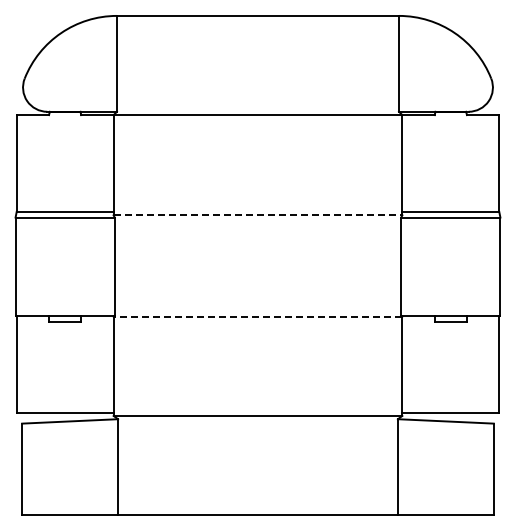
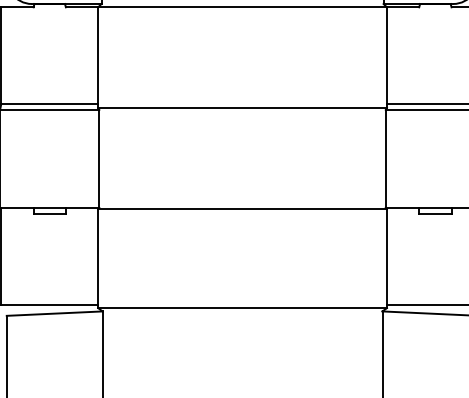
line: (258, 215) -> (243, 107), dashed -> solid
line: (257, 316) -> (242, 208), dashed -> solid

